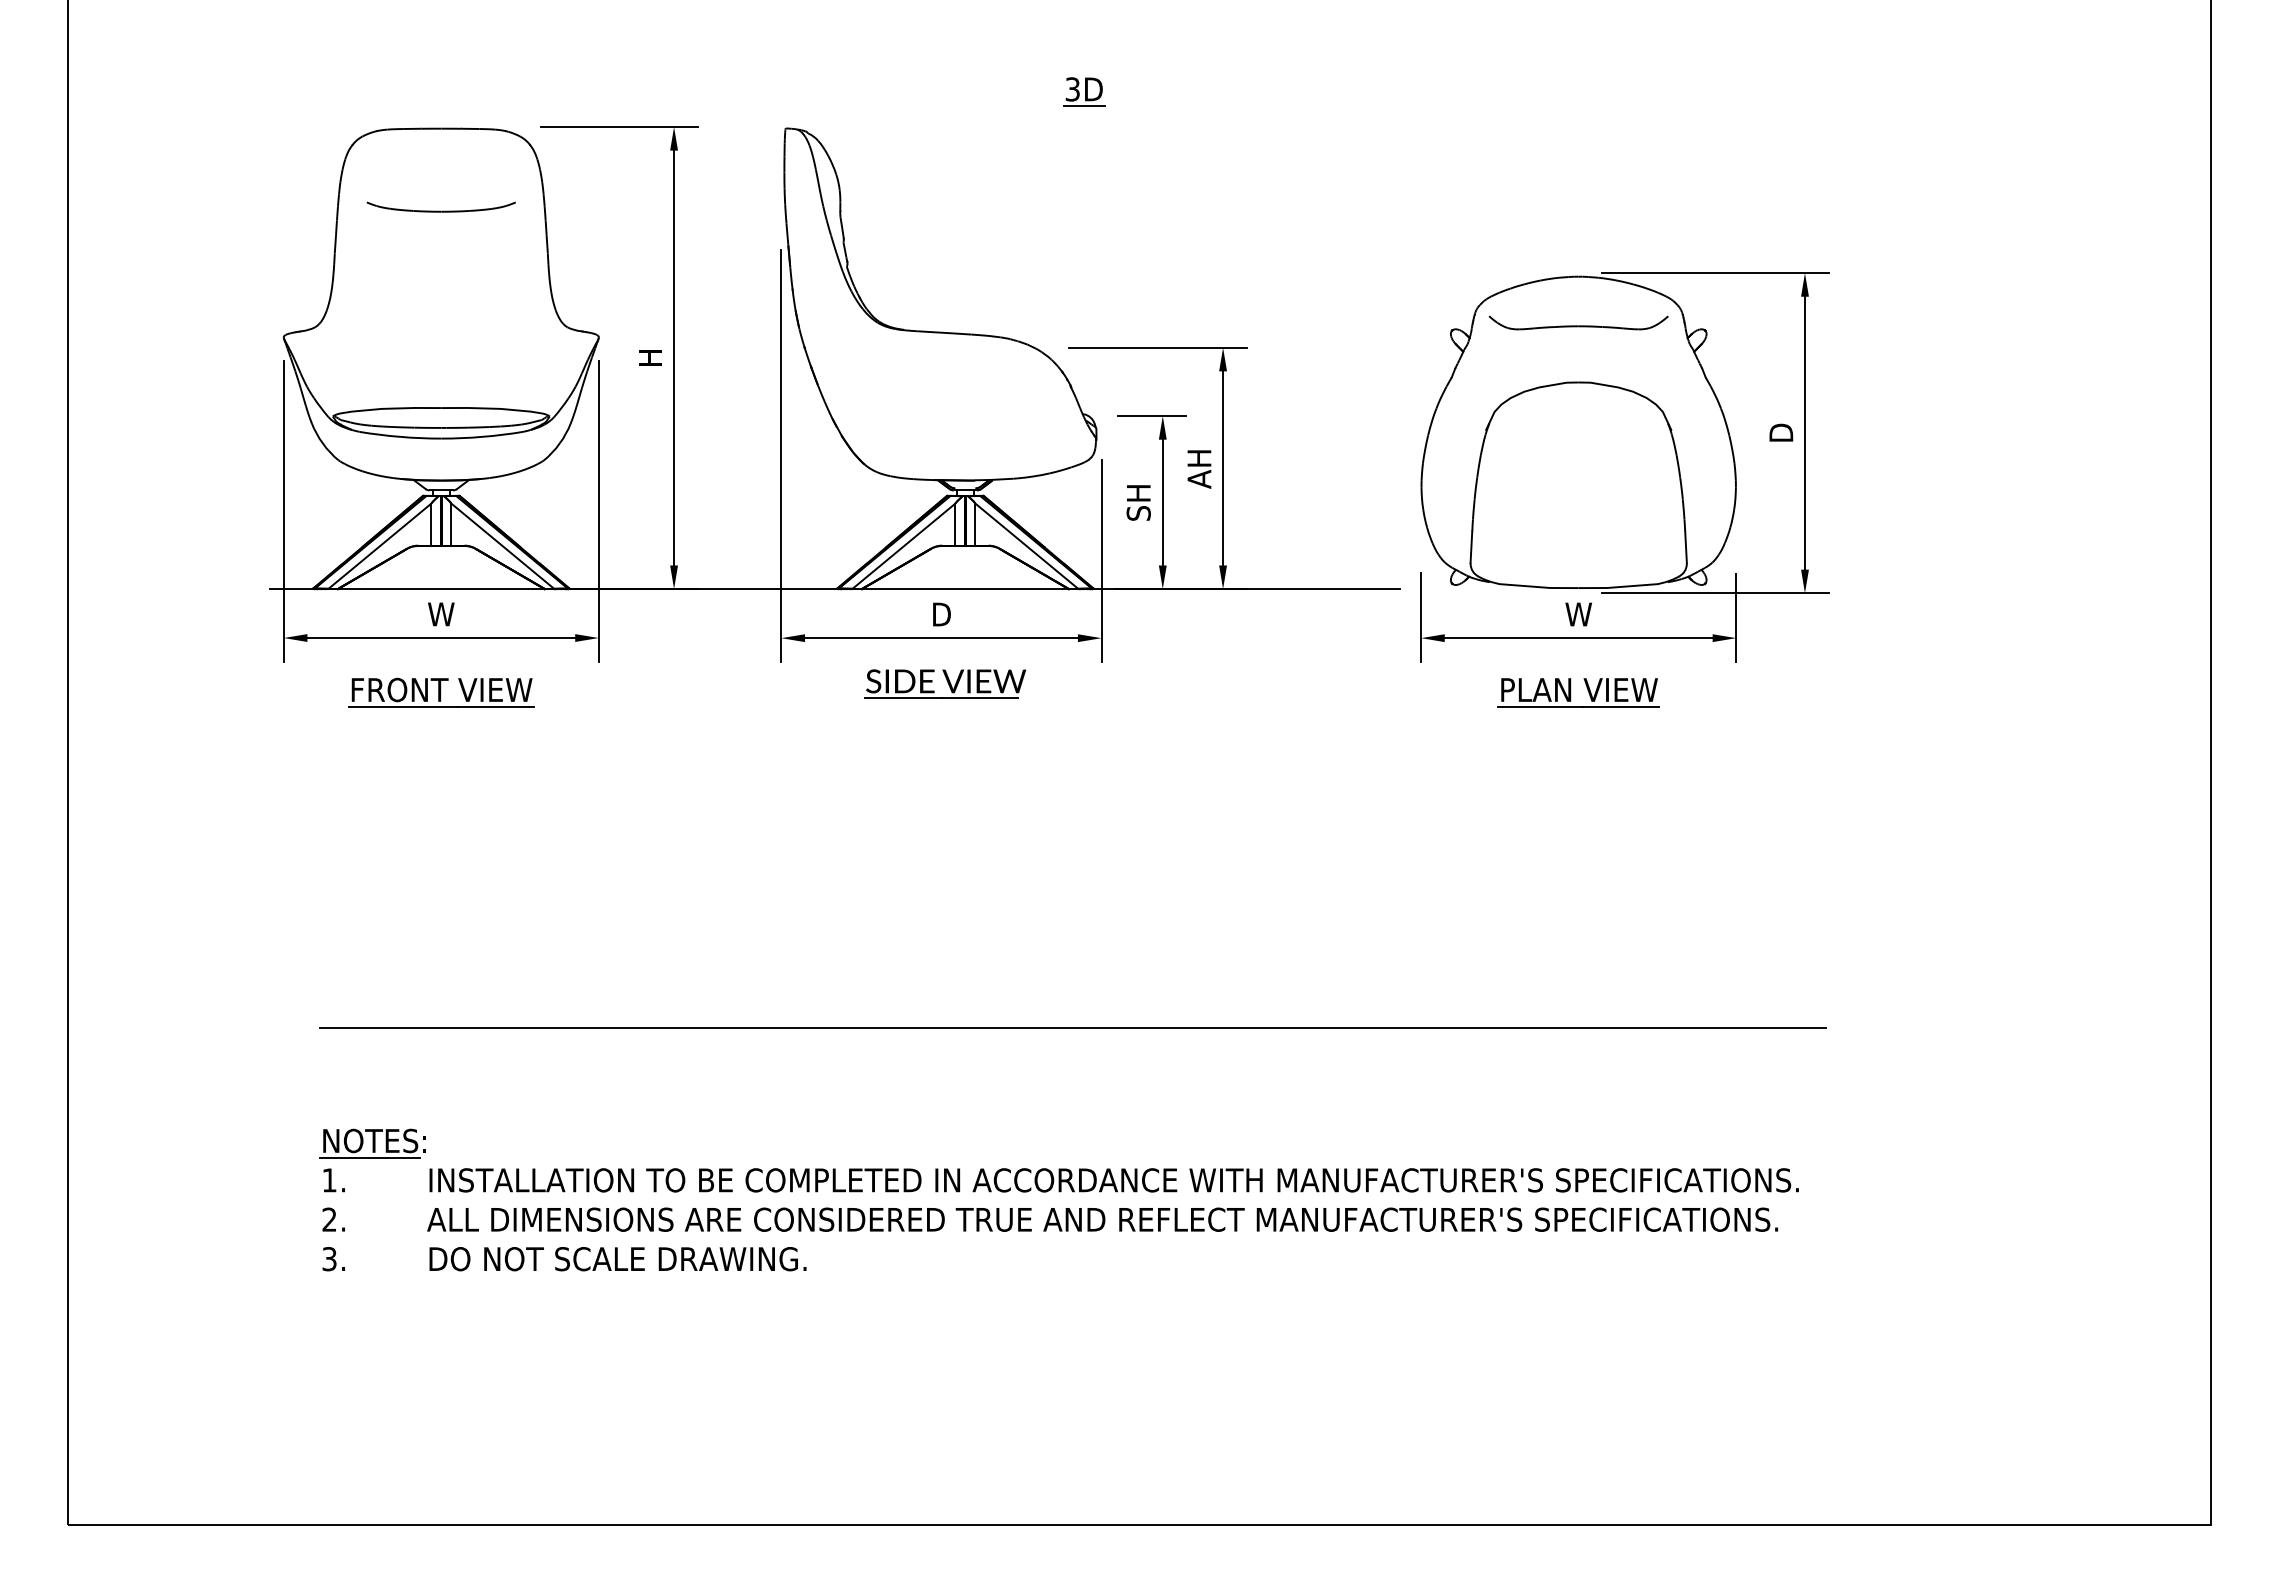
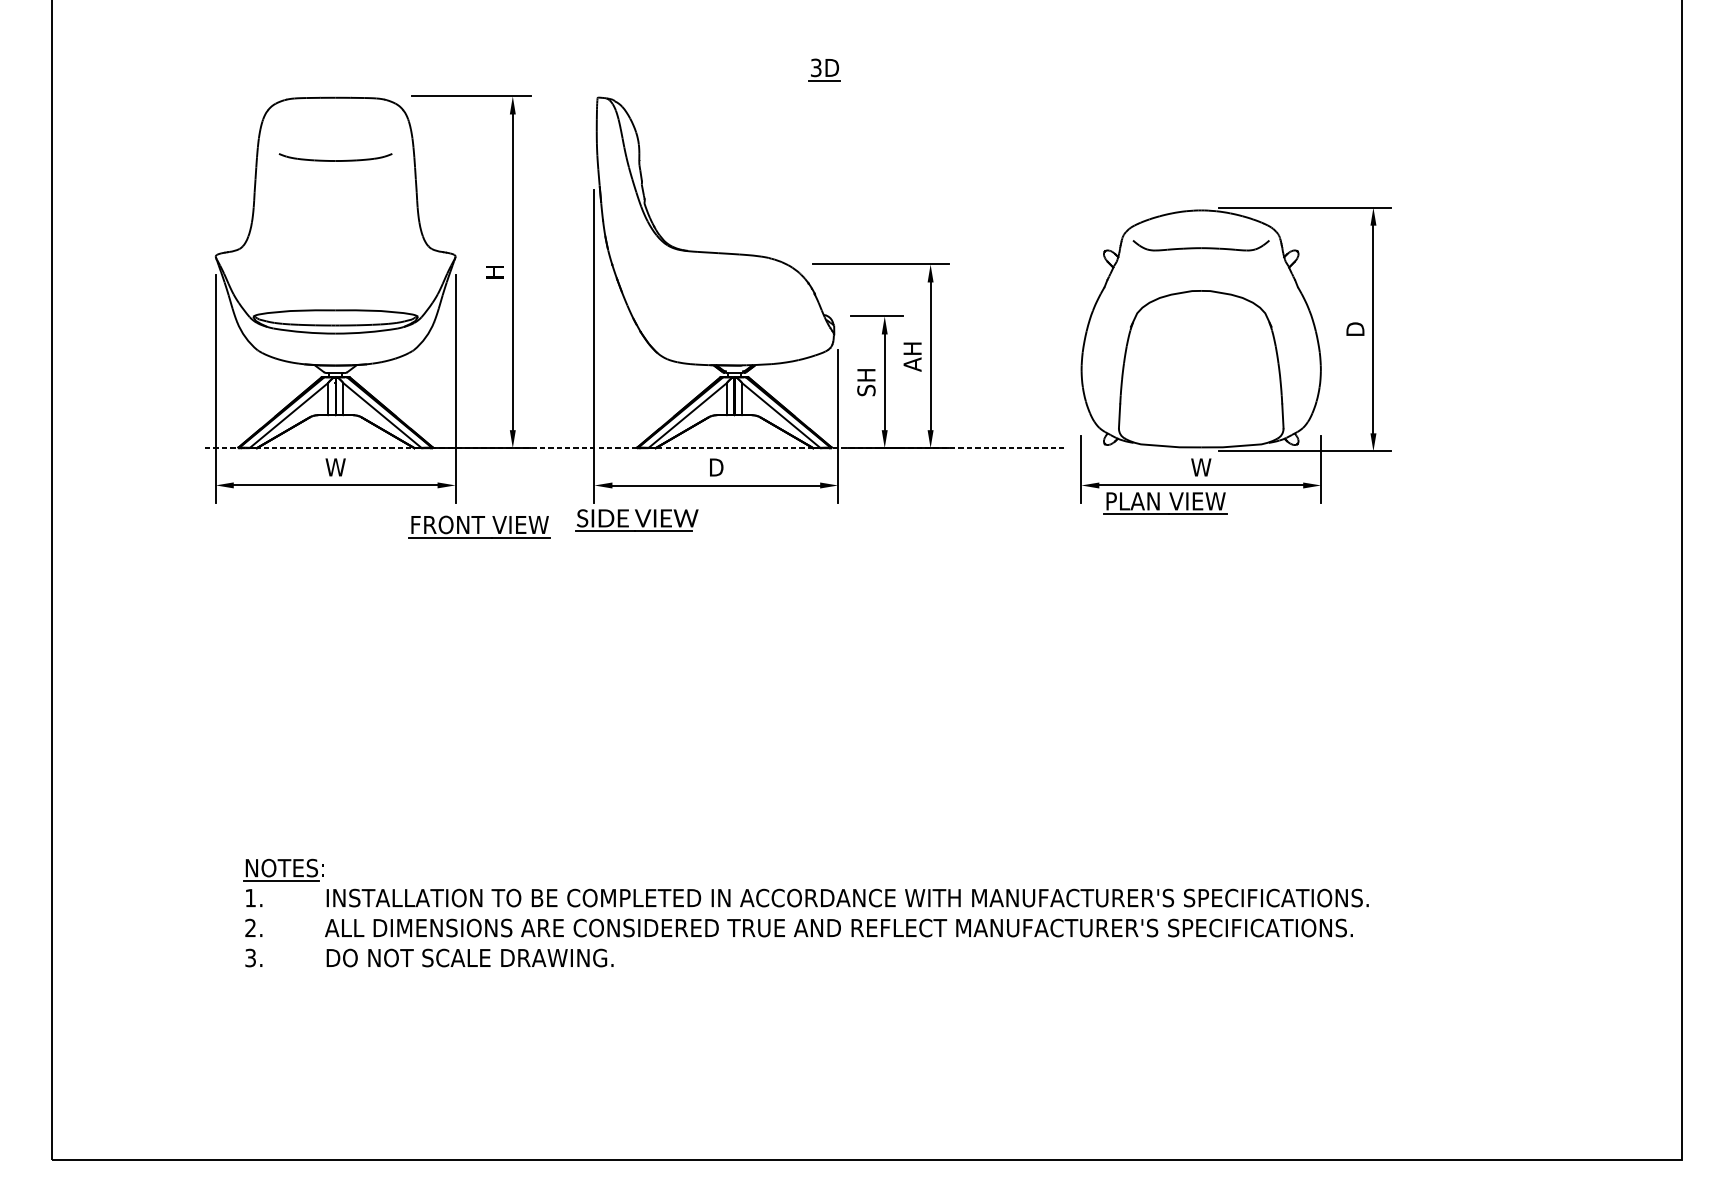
line: (835, 589) -> (635, 448), solid -> dashed
part: (945, 683) -> (637, 519), moved
part: (441, 692) -> (479, 526), moved
part: (1571, 692) -> (1159, 503), moved
line: (1072, 1028) -> (816, 782), removed

